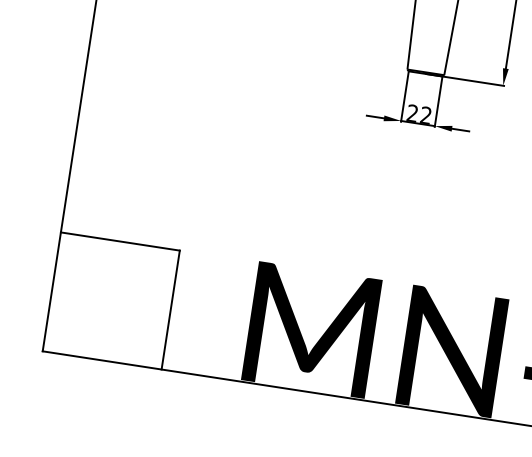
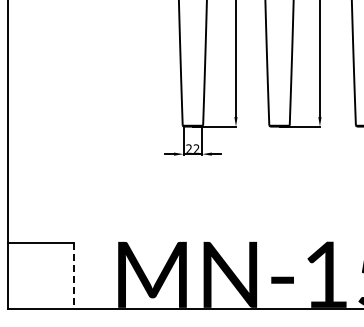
line: (171, 309) -> (74, 275), solid -> dashed

